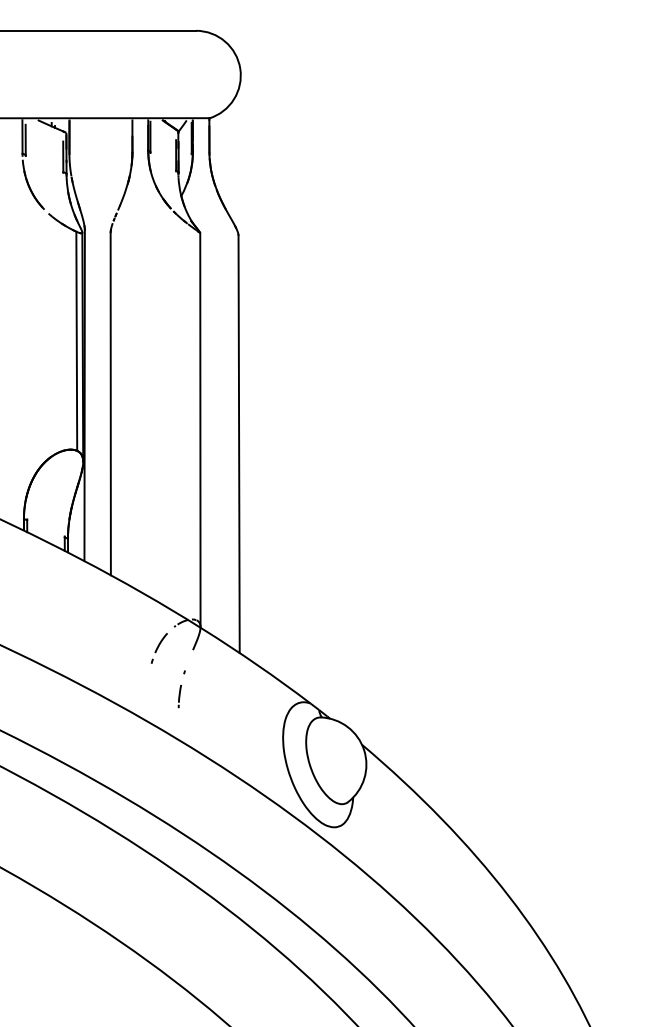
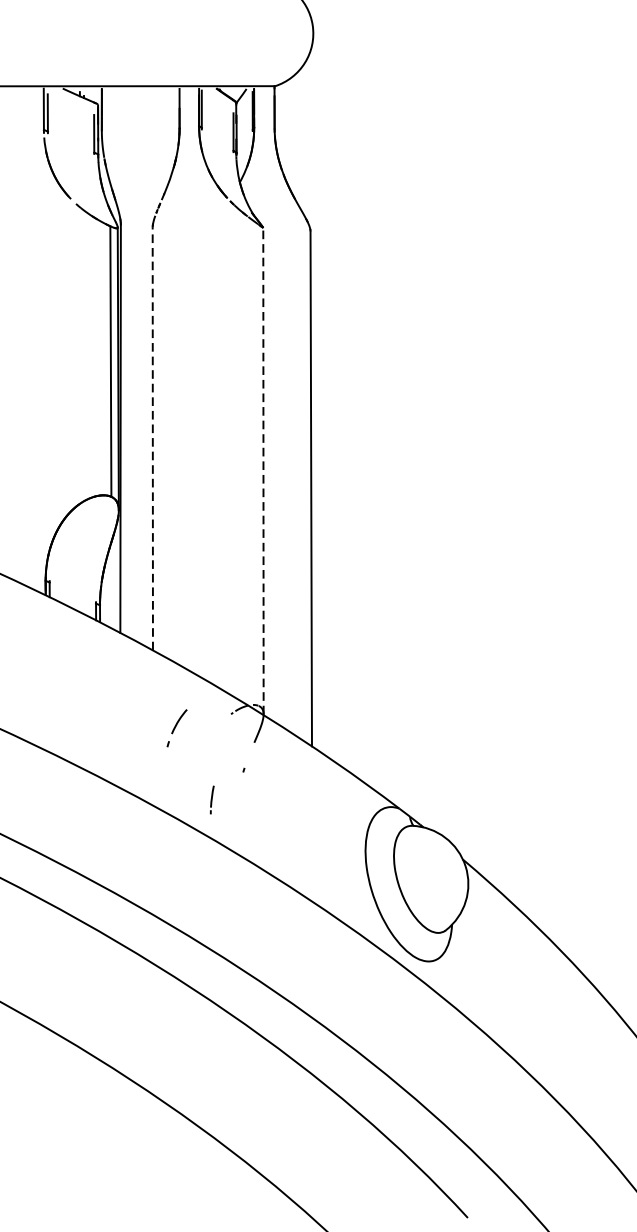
line: (110, 403) -> (152, 438), solid -> dashed
line: (200, 429) -> (263, 470), solid -> dashed
part: (158, 648) -> (175, 728), moved
line: (179, 696) -> (211, 799), moved

